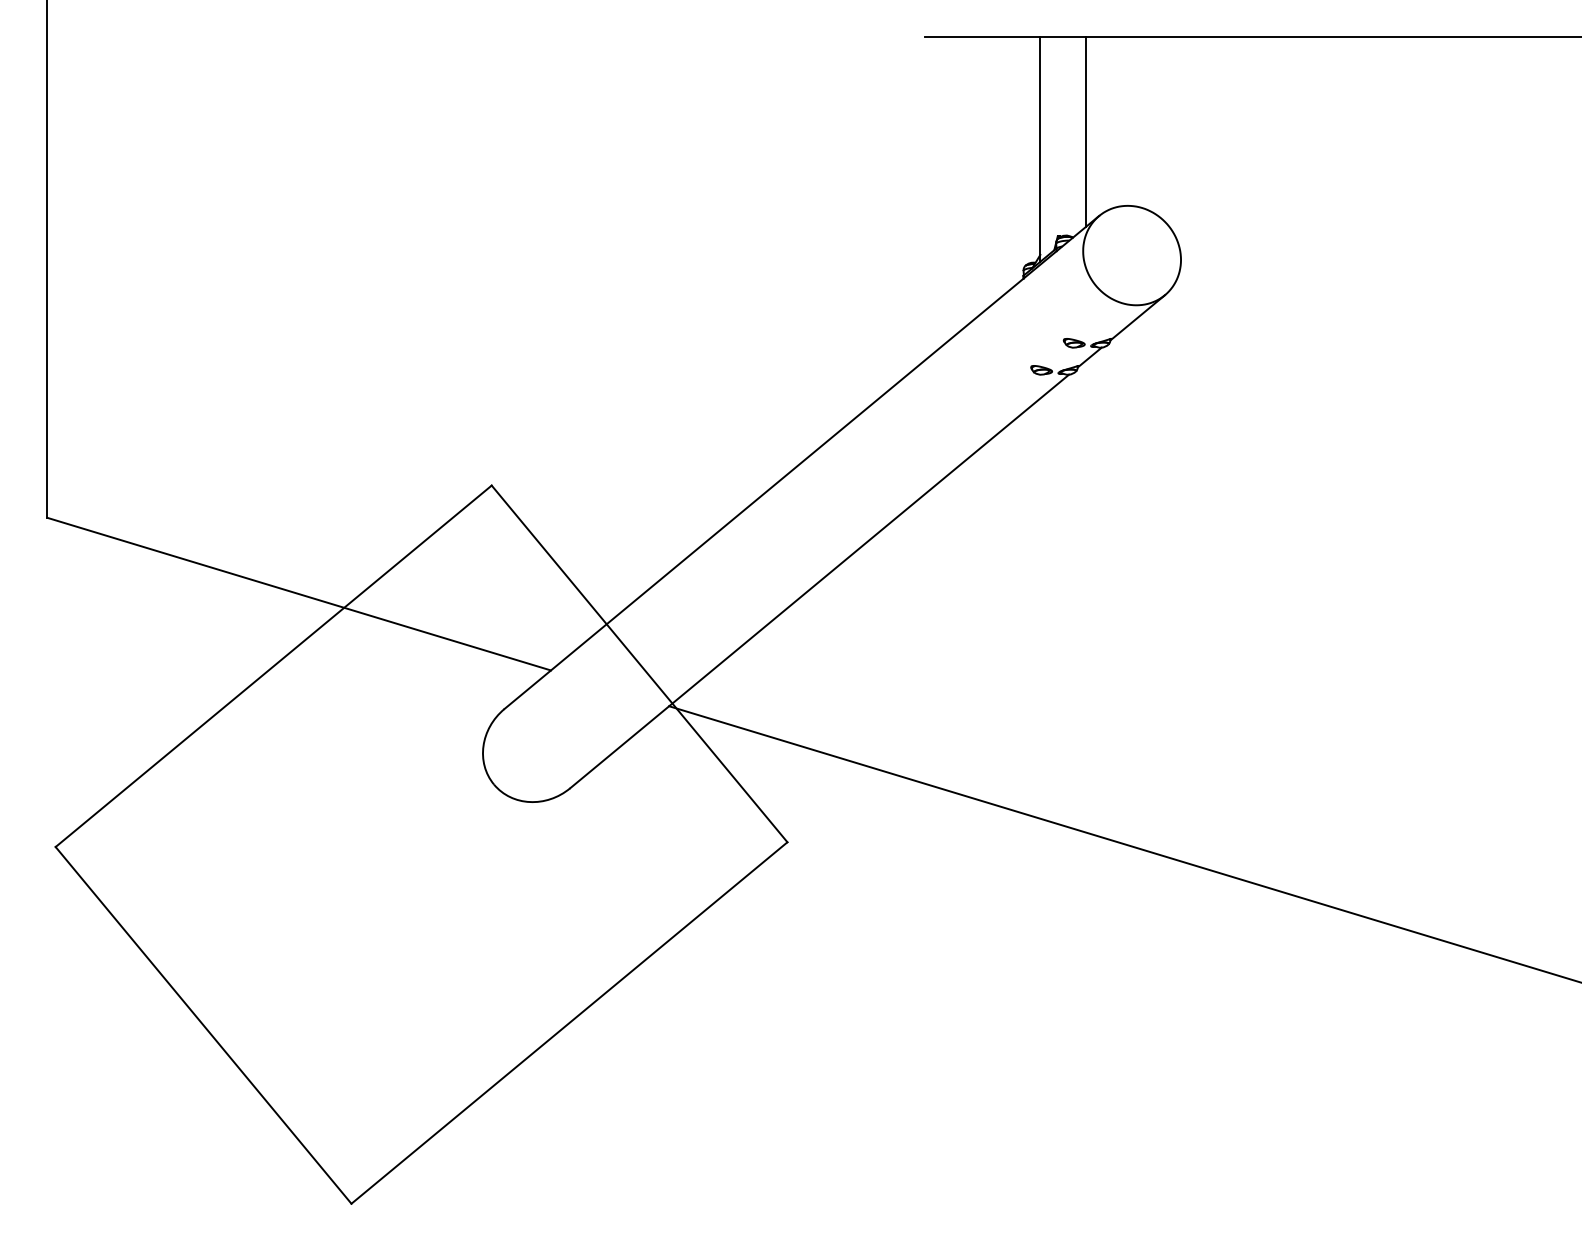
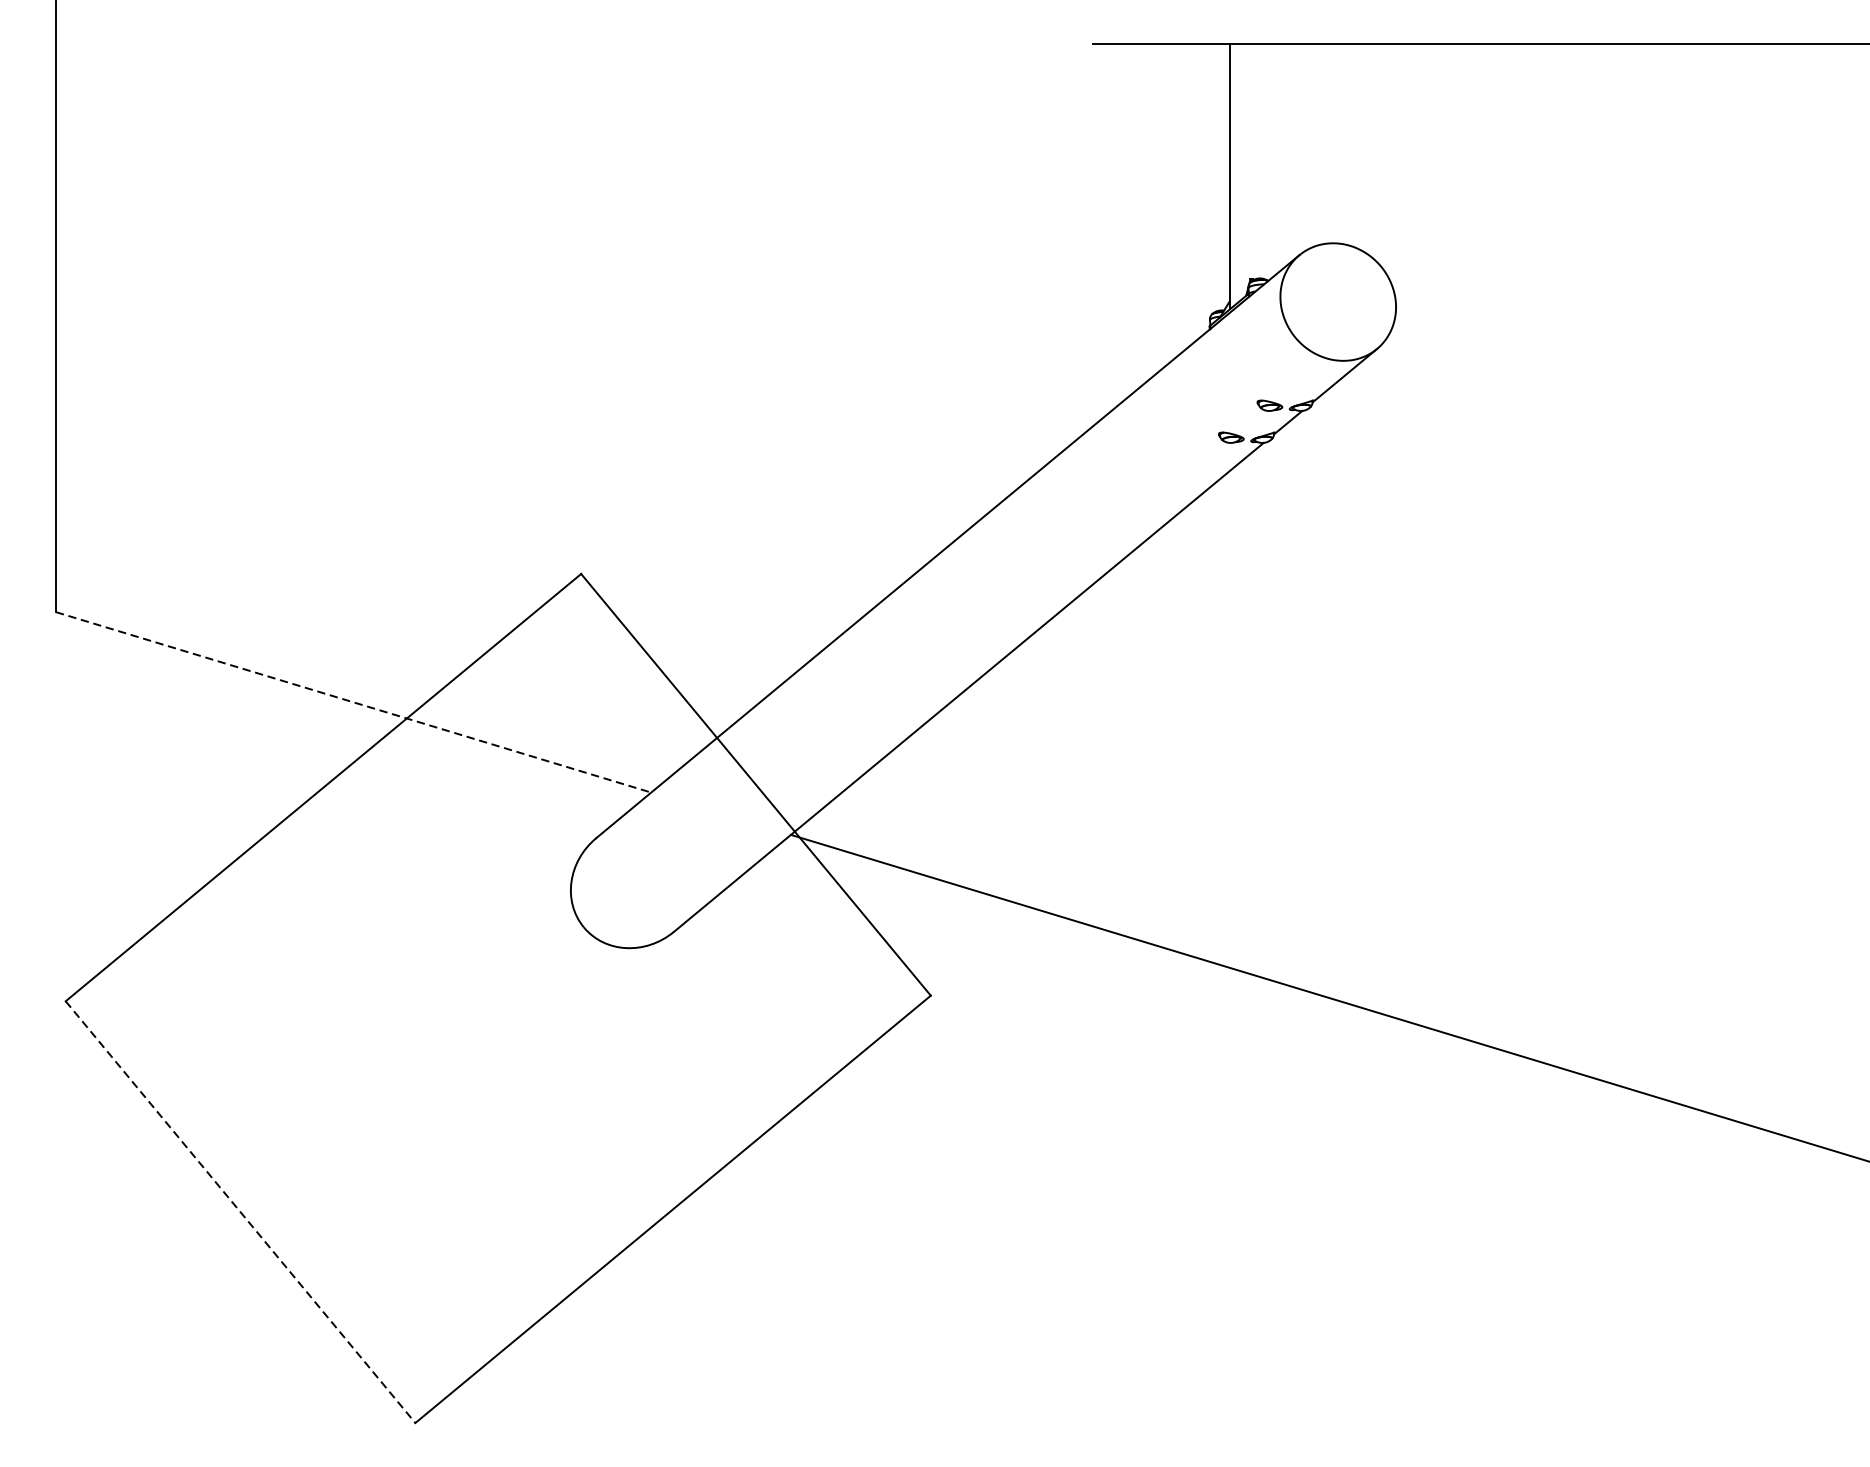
line: (1086, 131) -> (1284, 155), removed
line: (299, 594) -> (353, 702), solid -> dashed
line: (203, 1025) -> (240, 1212), solid -> dashed

